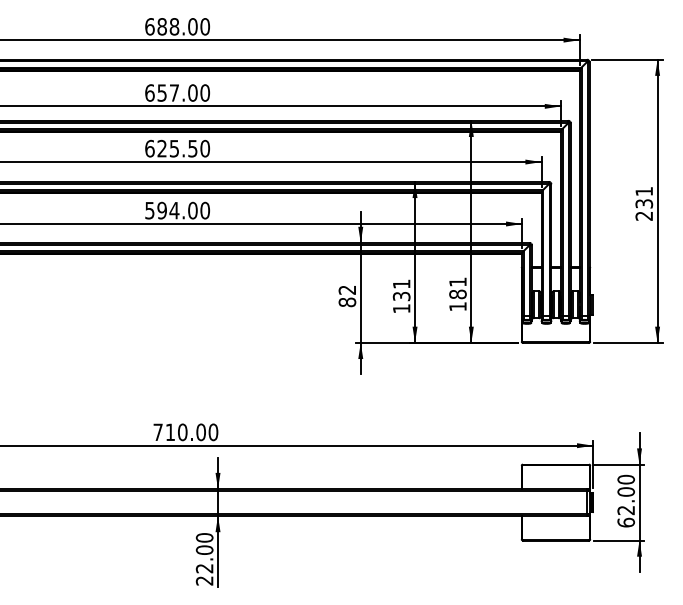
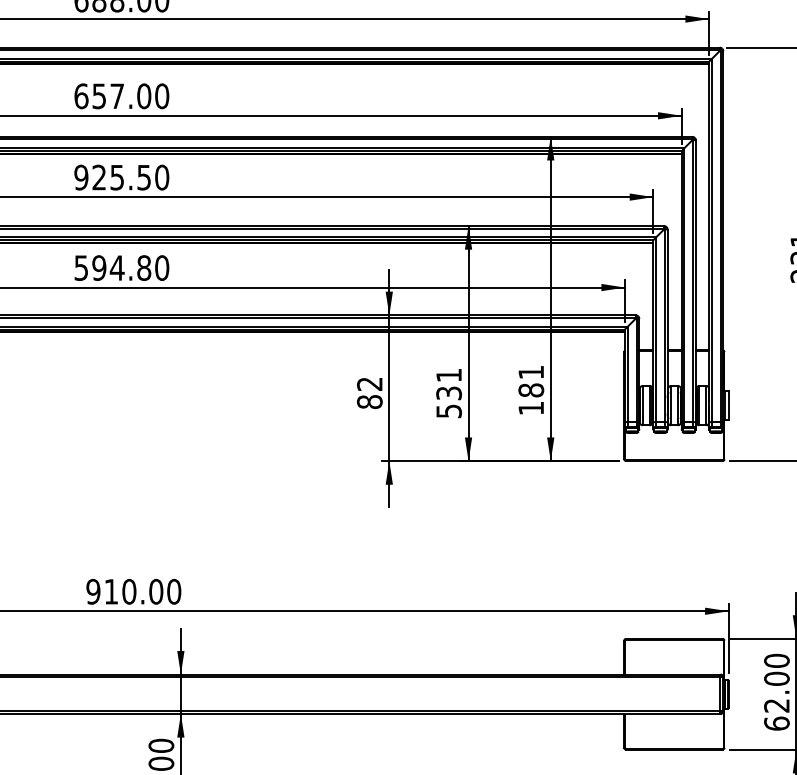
text: (149, 148) -> (80, 177), 625.50 -> 925.50
text: (192, 210) -> (143, 267), 594.00 -> 594.80
text: (401, 308) -> (448, 410), 131 -> 531
text: (157, 432) -> (92, 592), 710.00 -> 910.00

